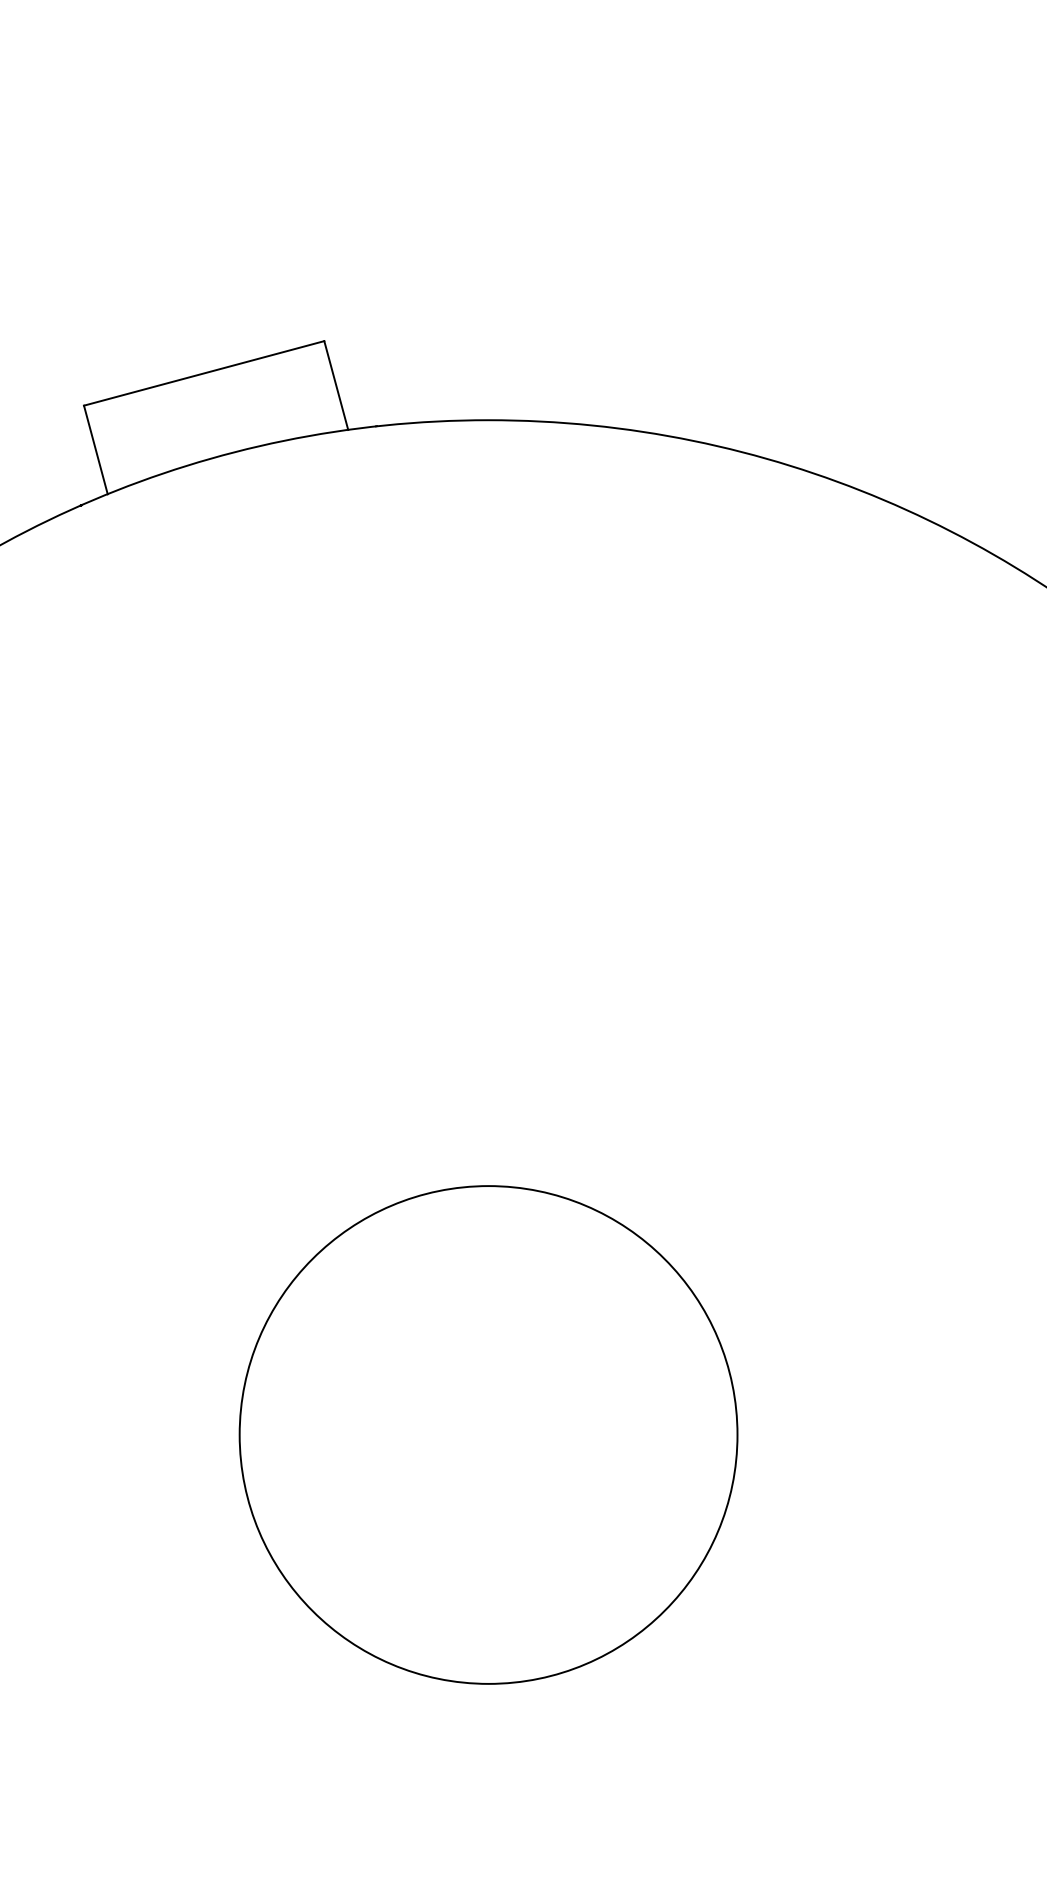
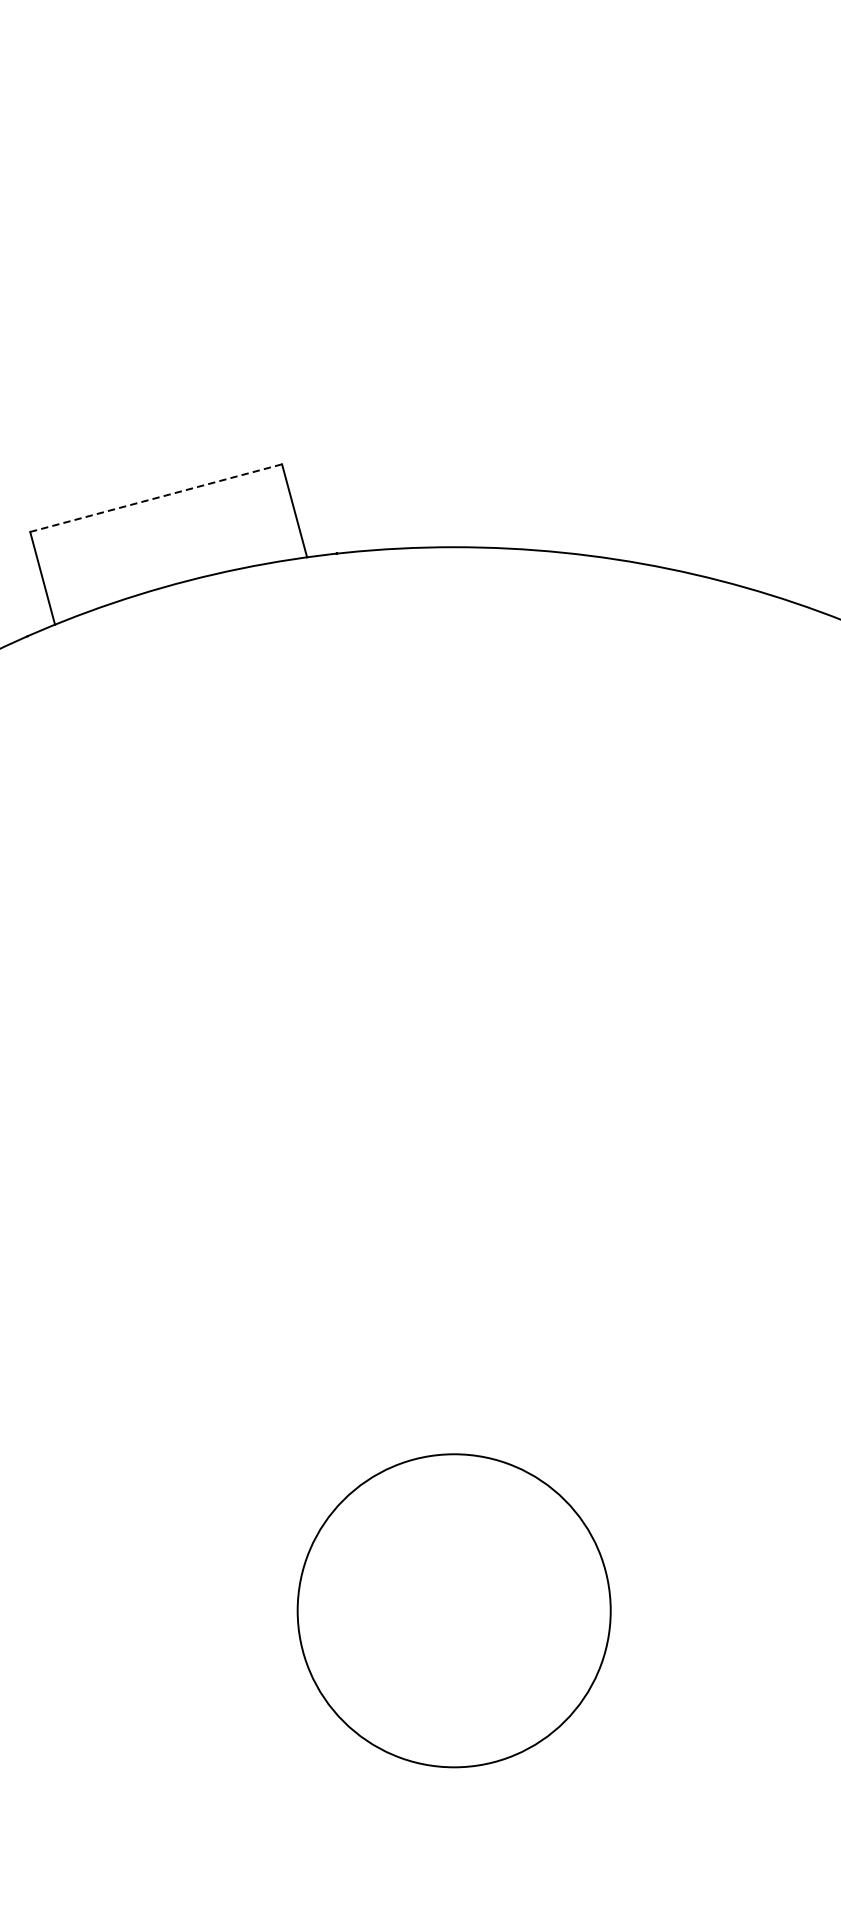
line: (203, 373) -> (155, 498), solid -> dashed
circle: (488, 1434) -> (454, 1610), size x0.6

